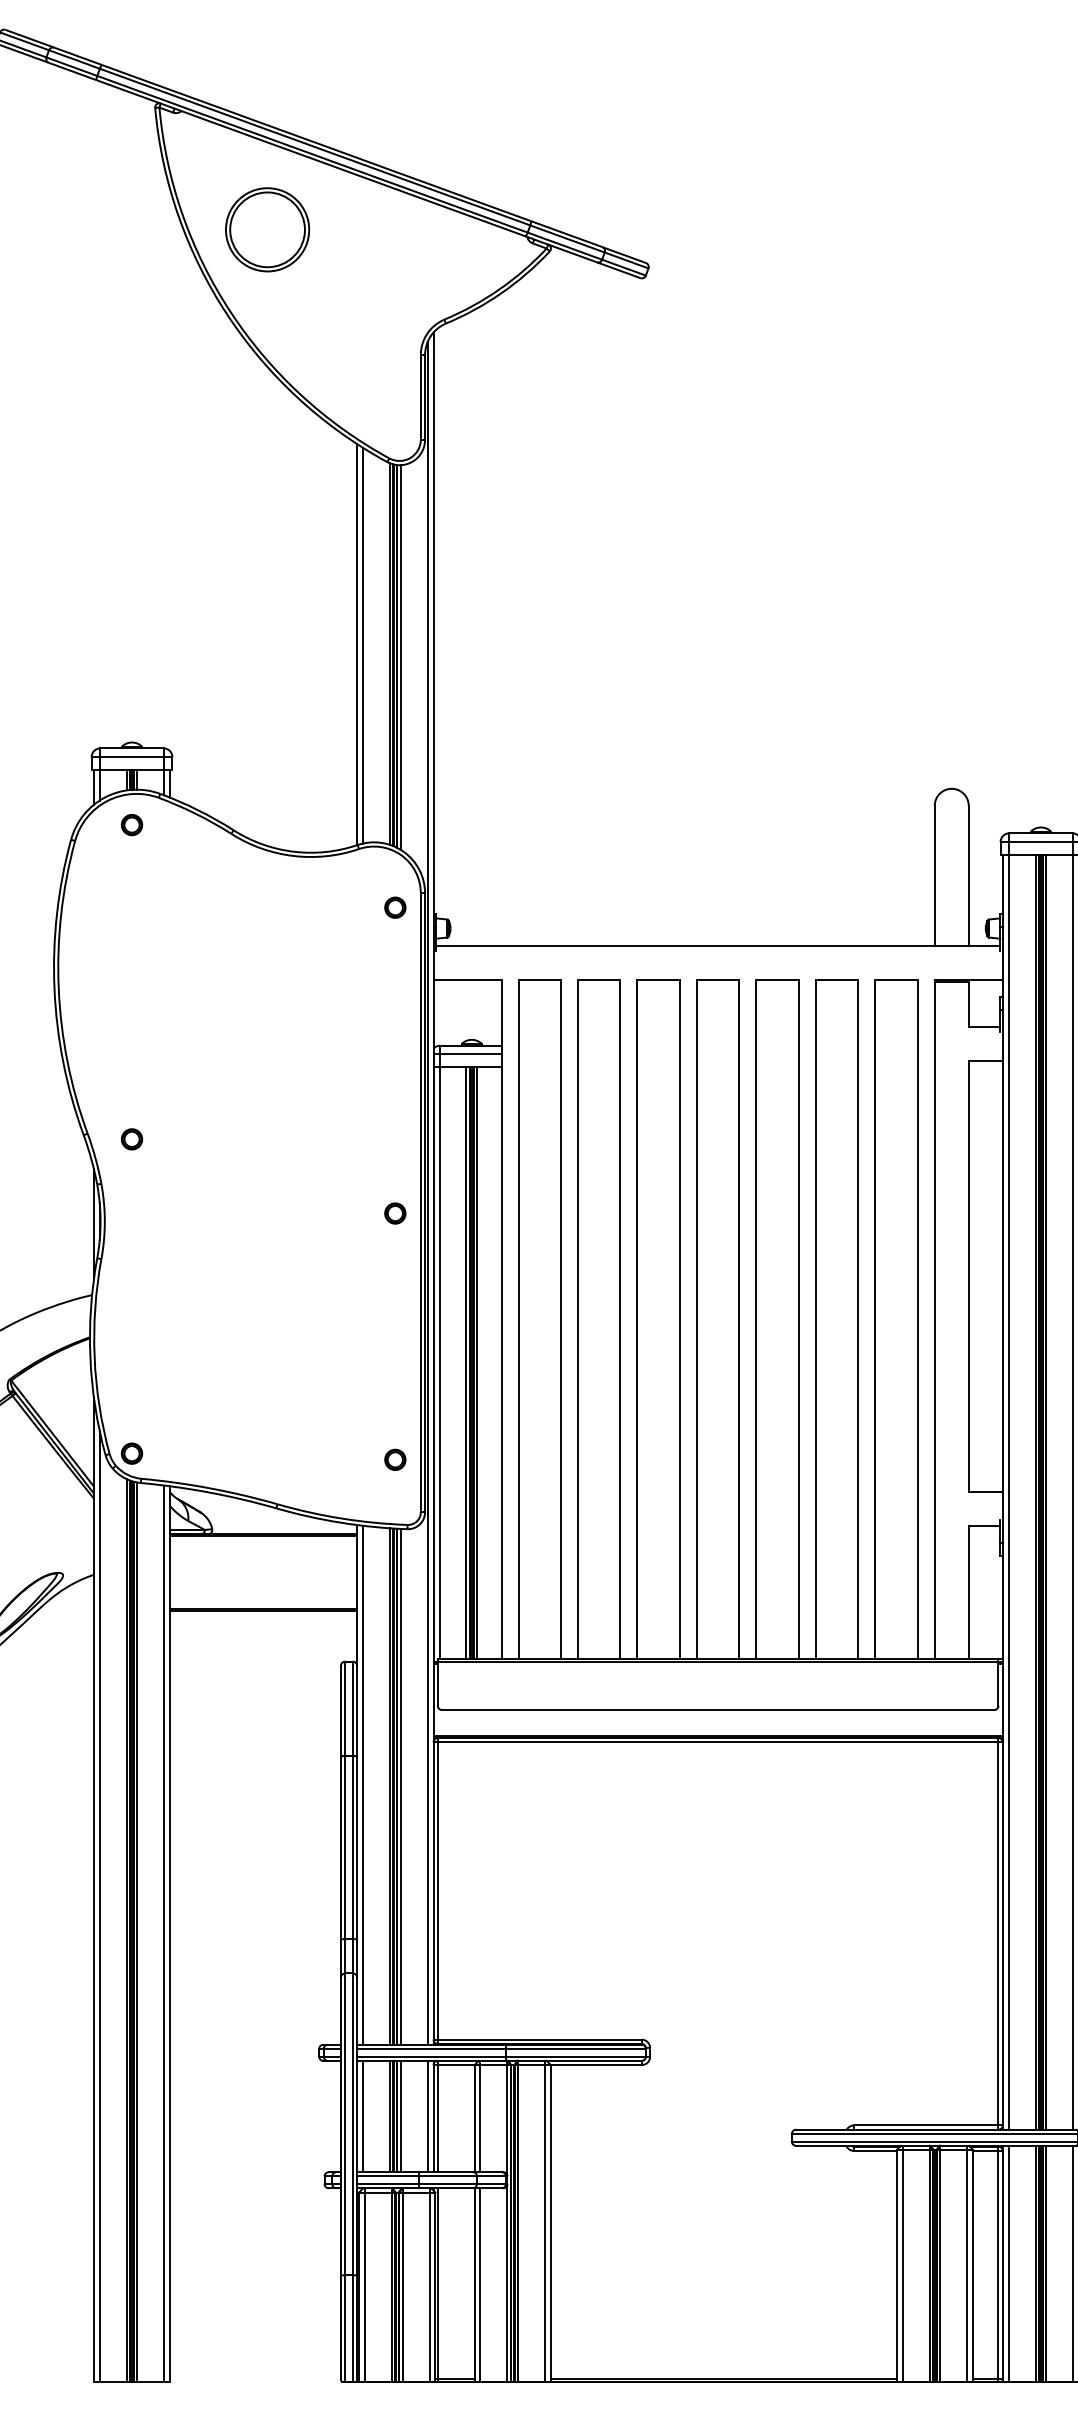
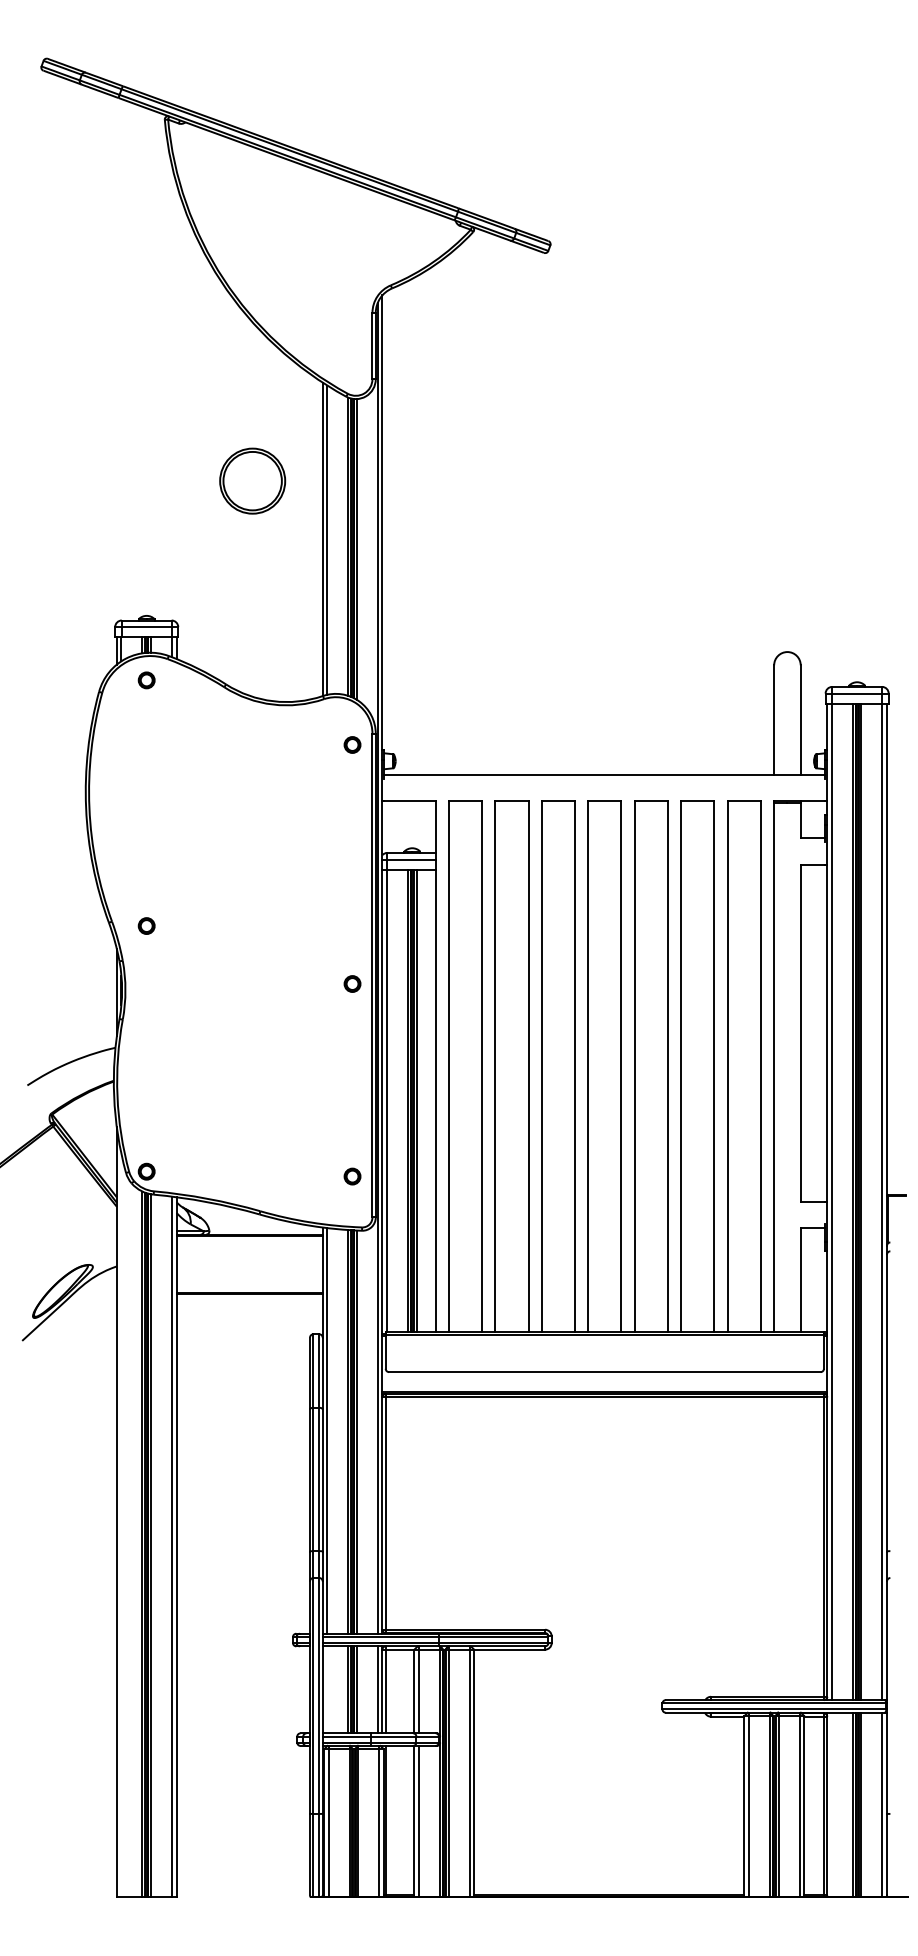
part: (267, 228) -> (252, 480), moved
line: (99, 1906) -> (121, 1525), removed
line: (363, 2116) -> (327, 1689), removed
line: (1008, 2263) -> (831, 1804), removed

